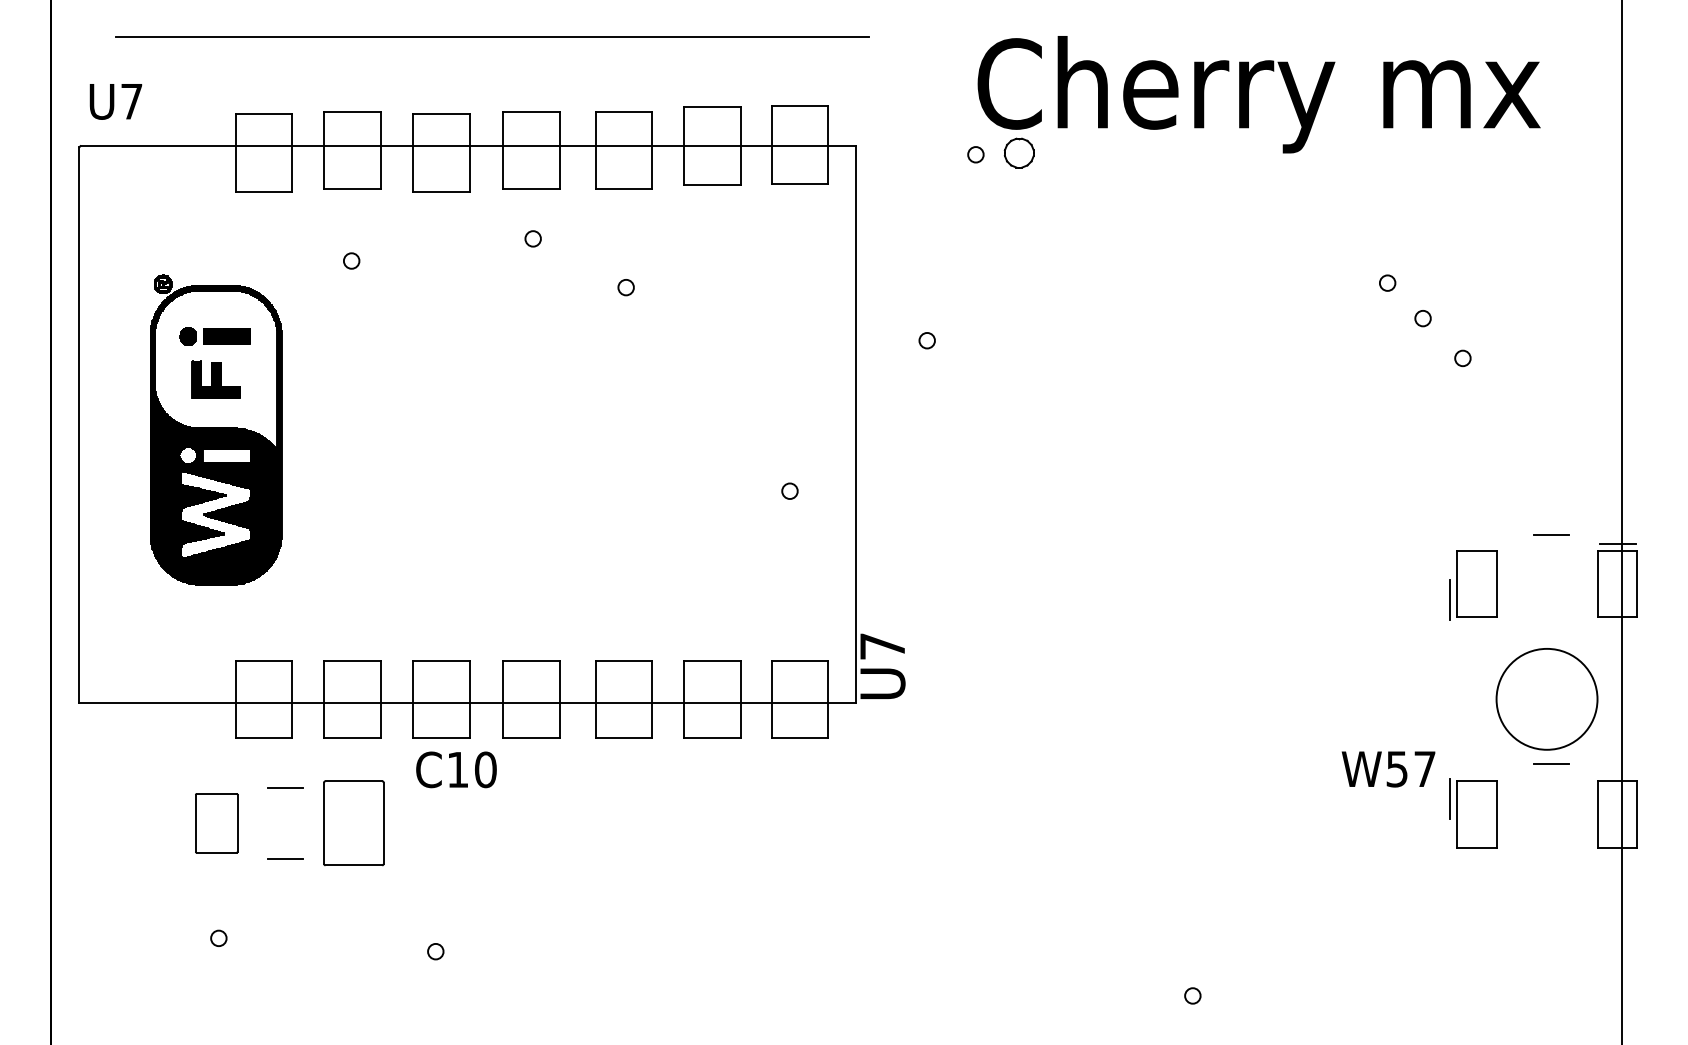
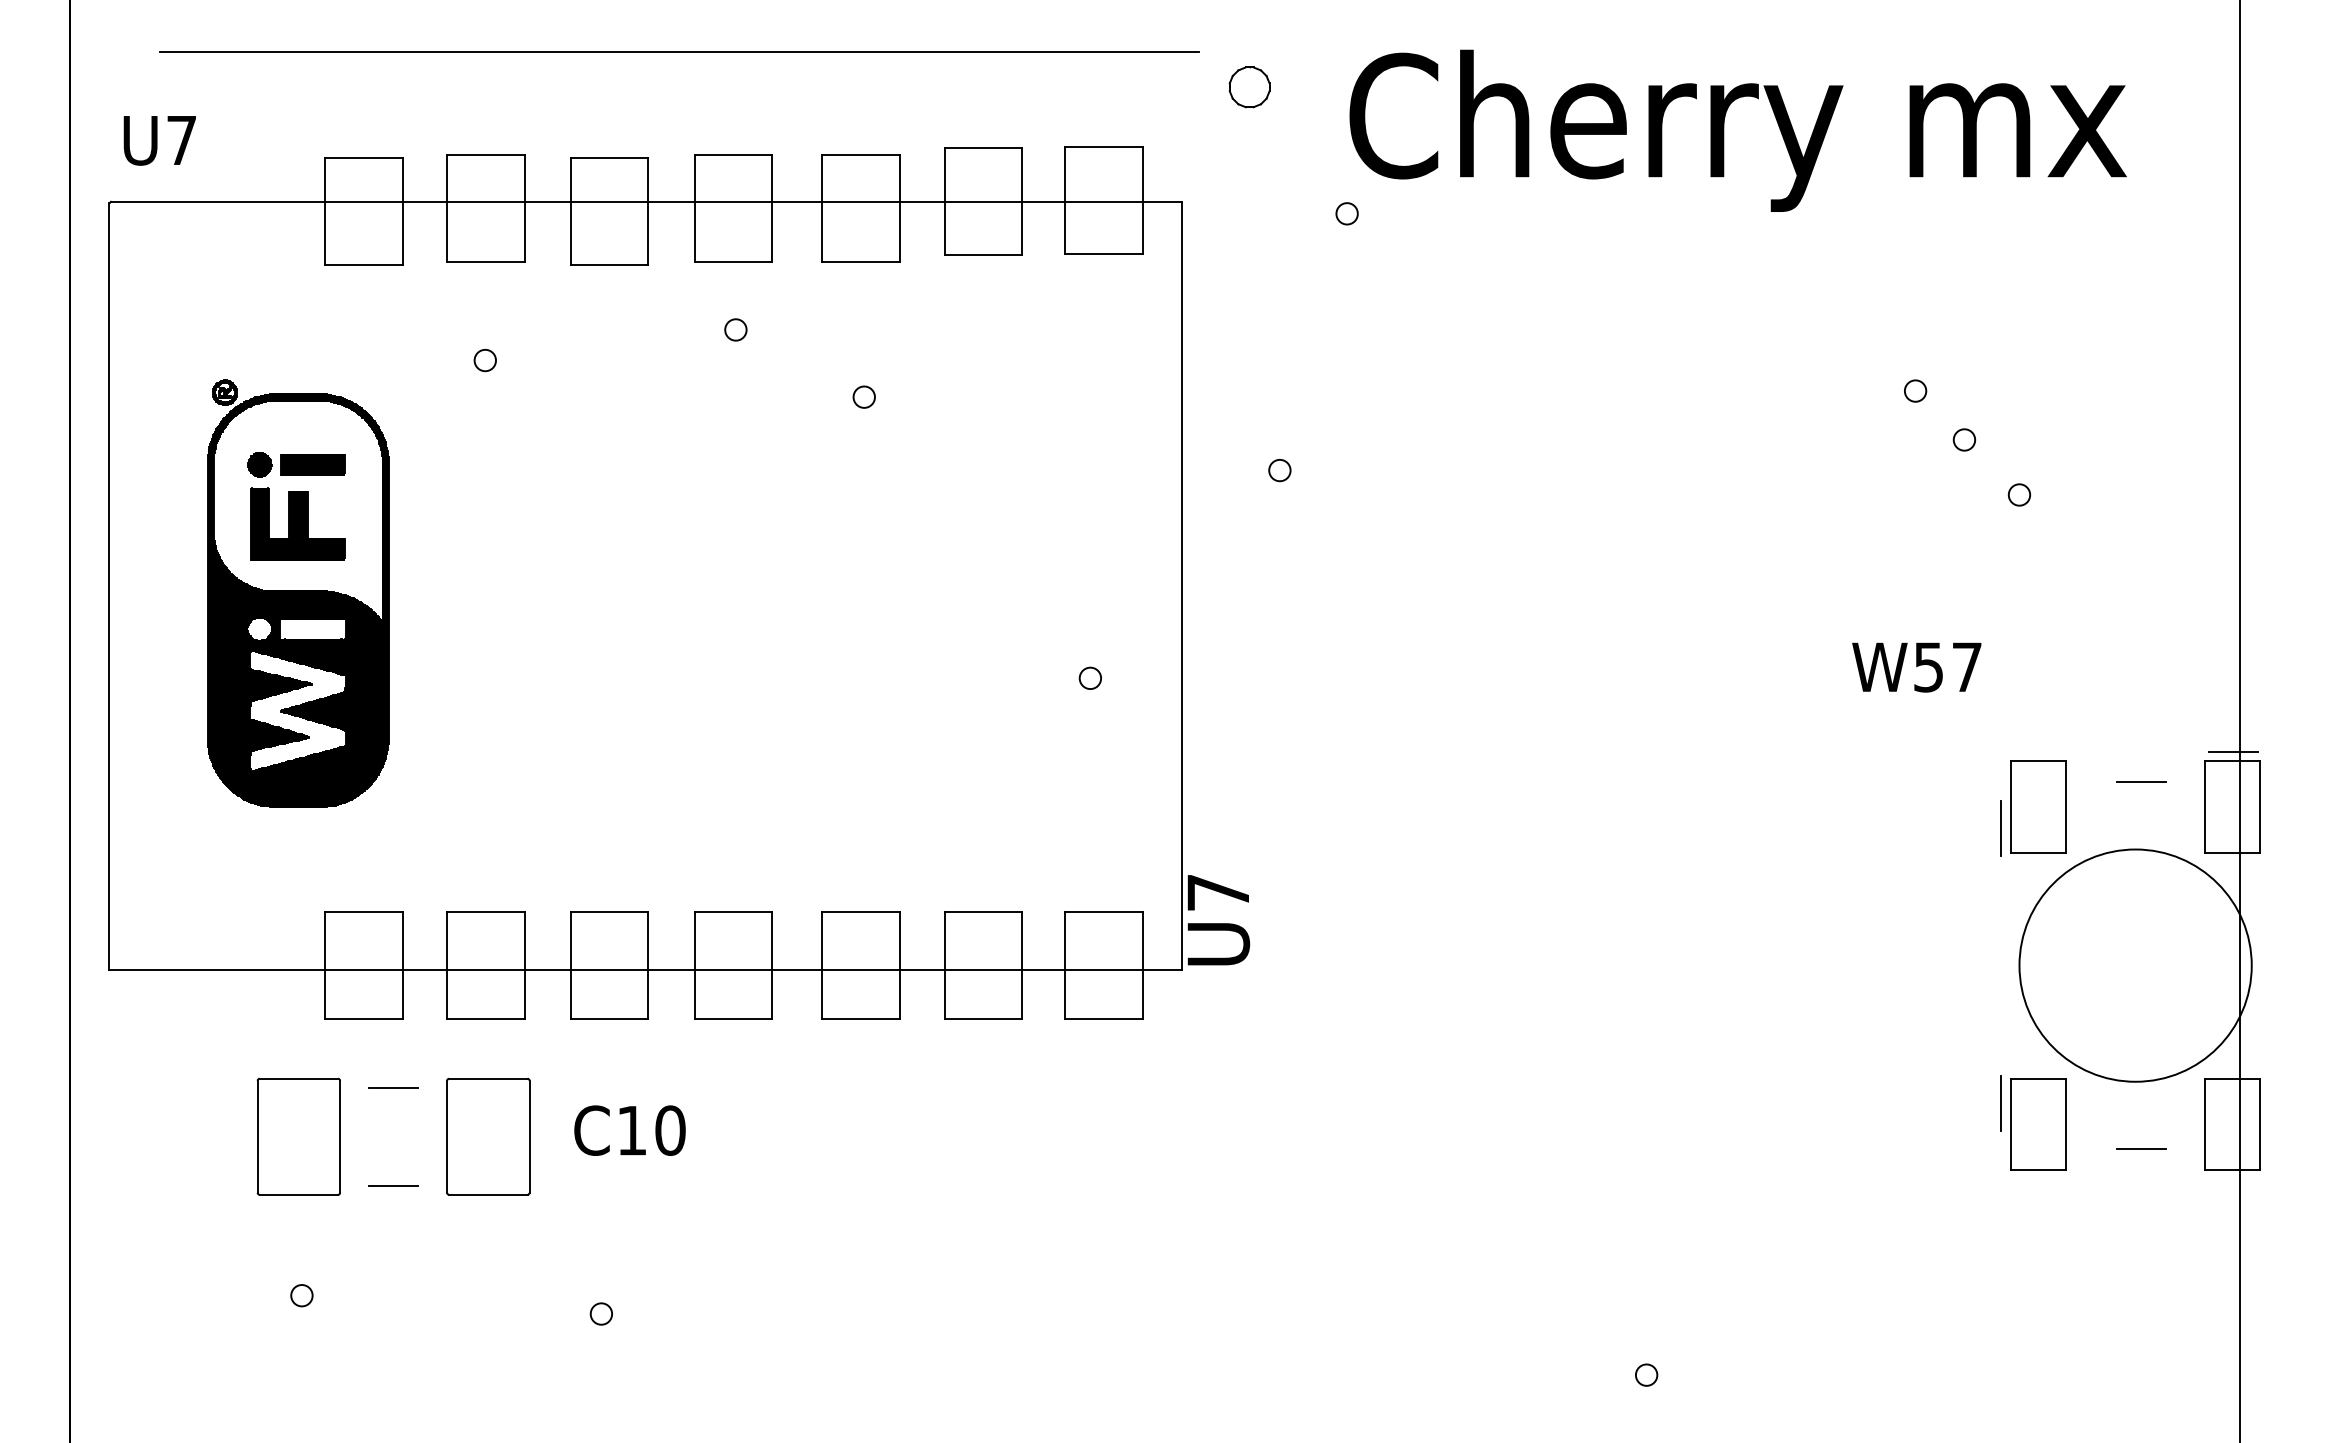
part: (1018, 152) -> (1248, 86), moved
part: (215, 379) -> (297, 524), size x1.43
line: (1551, 534) -> (2141, 782), moved
circle: (1546, 699) -> (2134, 965), size x1.67
line: (1551, 763) -> (2141, 1148), moved
text: (456, 769) -> (630, 1130), moved
text: (1388, 769) -> (1916, 667), moved
part: (216, 823) -> (298, 1137), size x1.43

